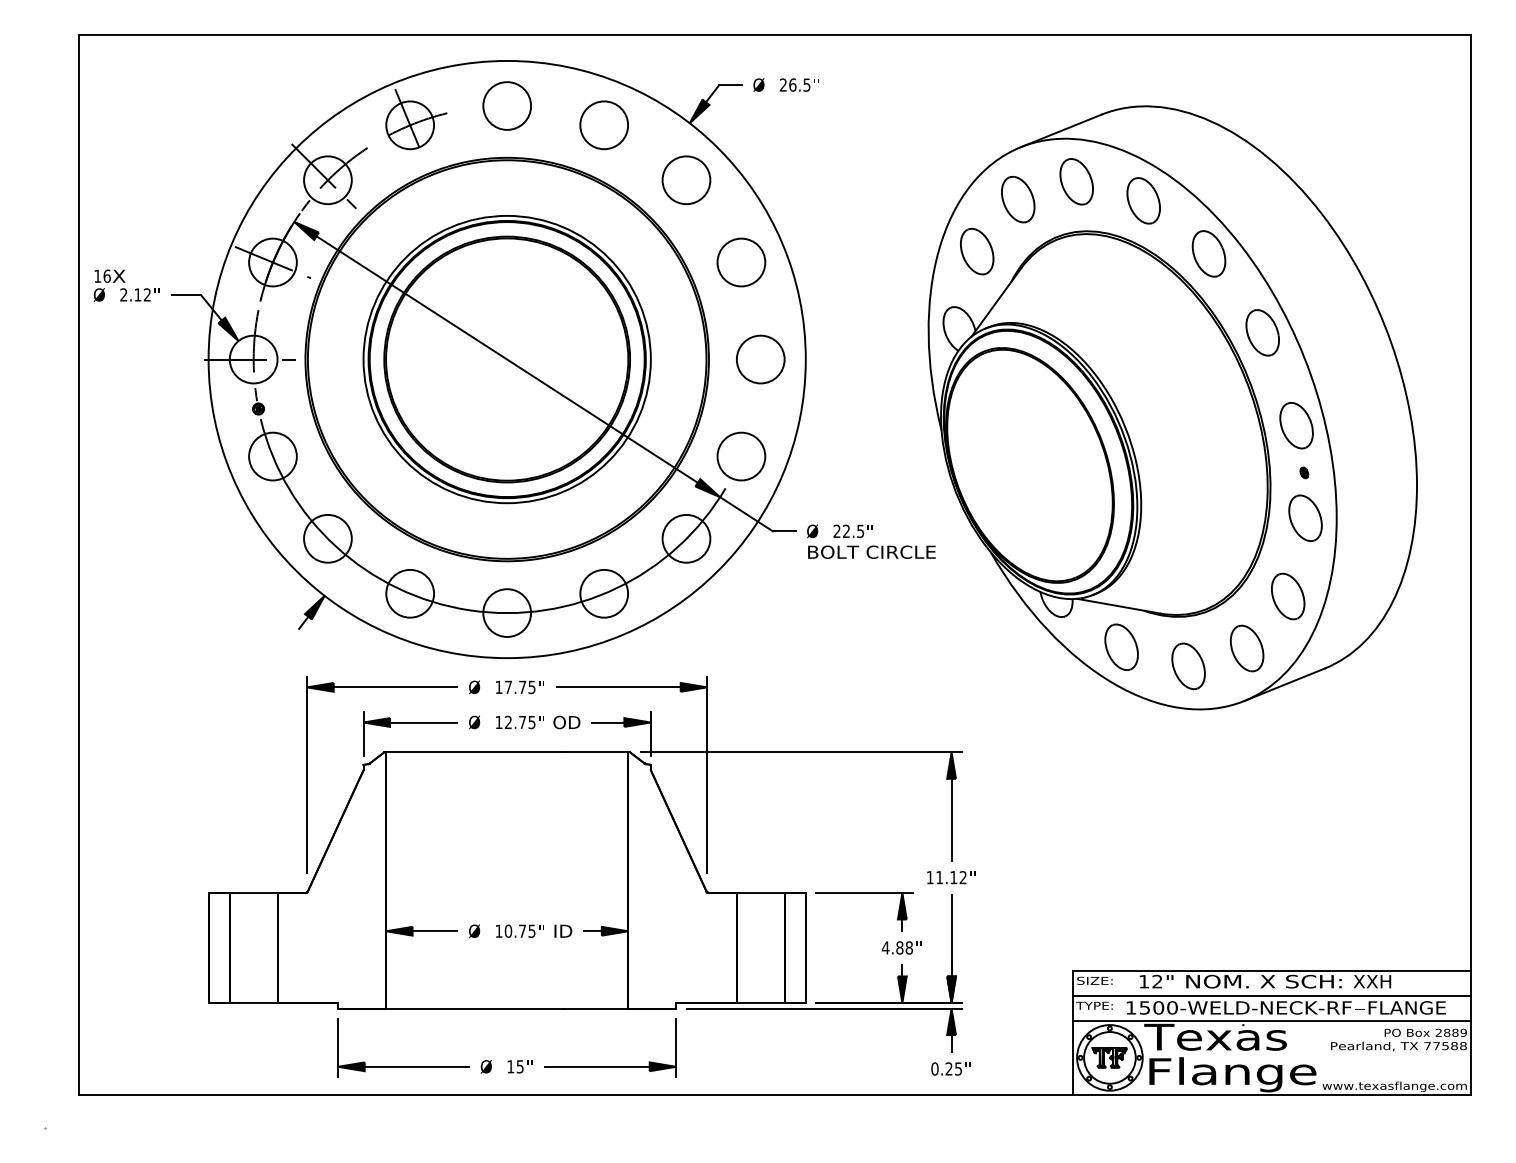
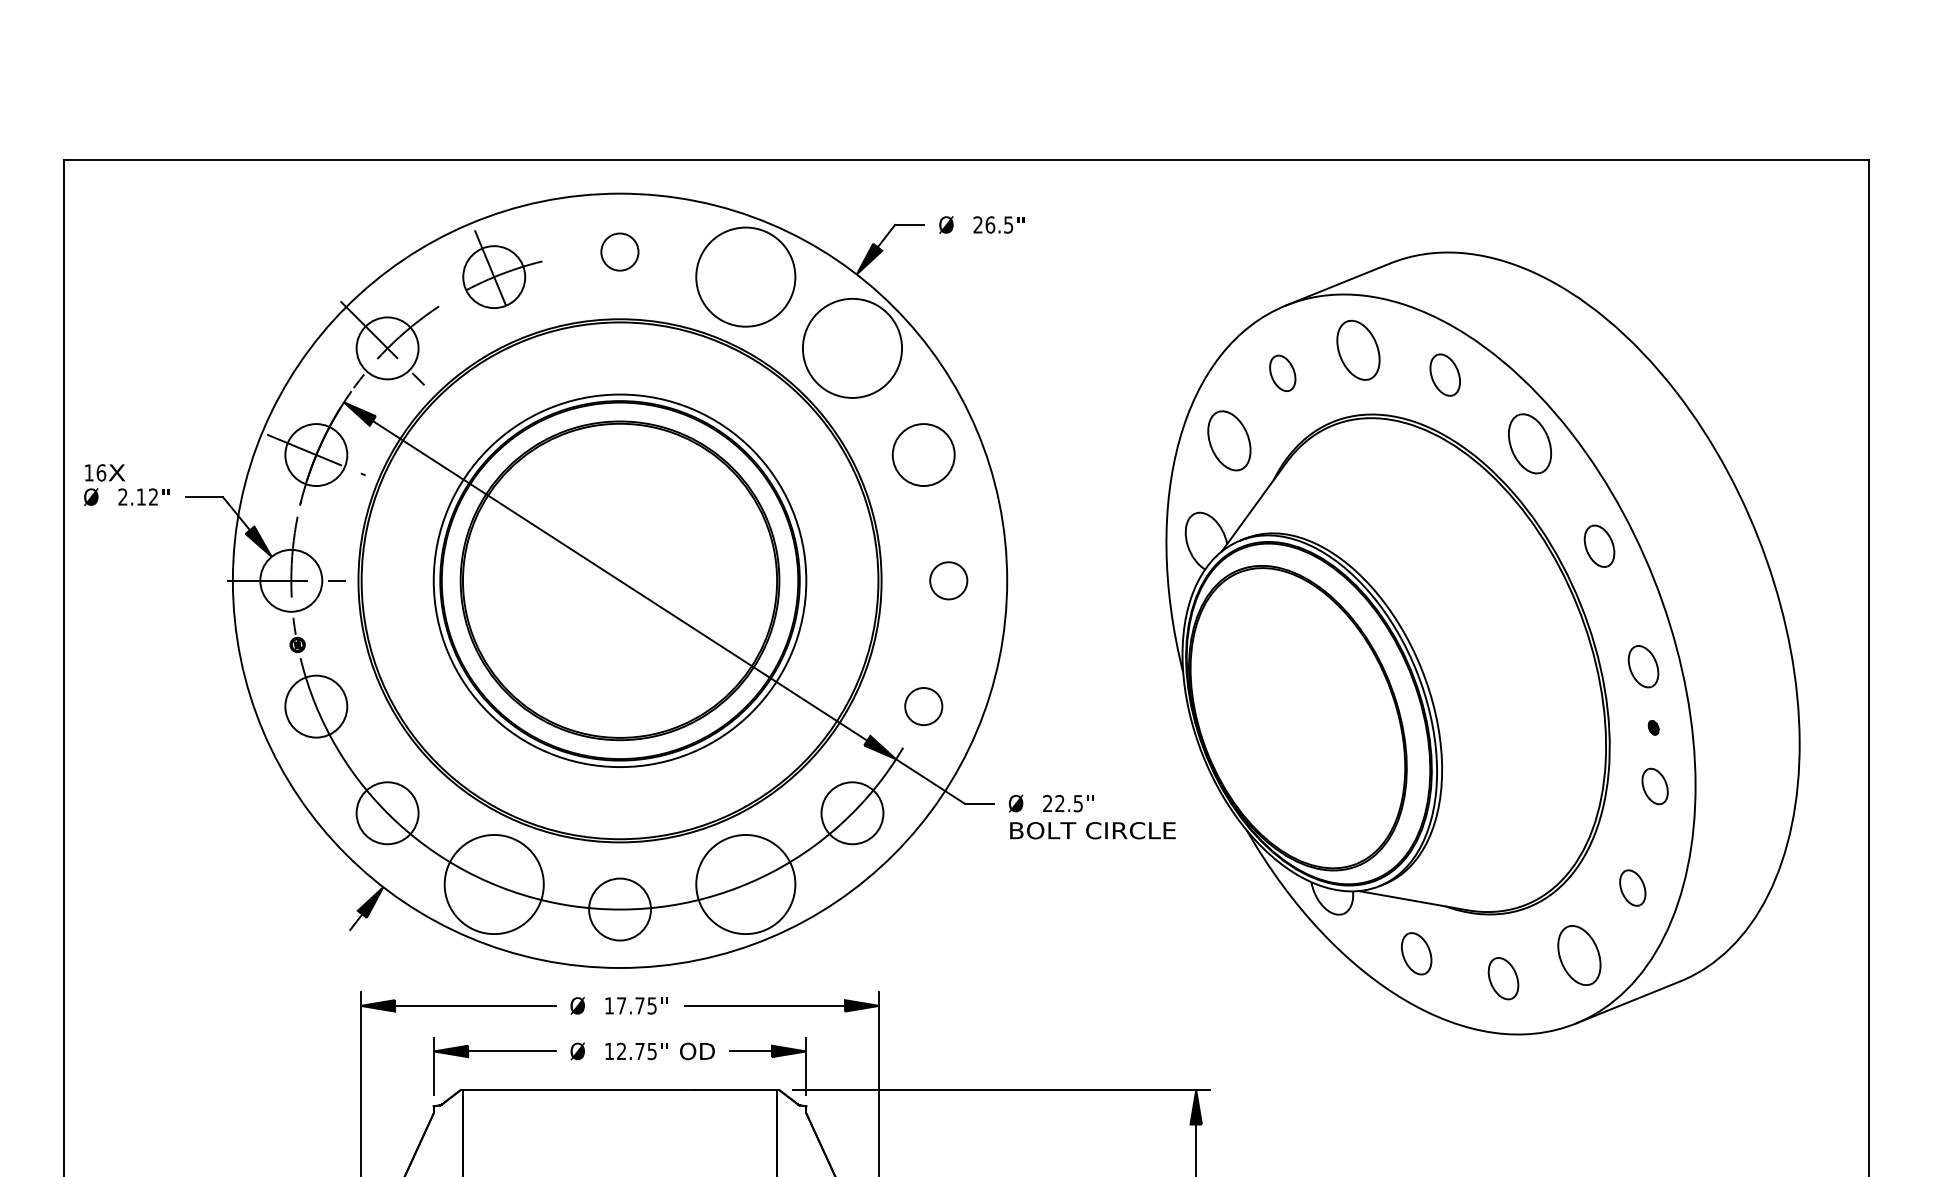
circle: (506, 105) -> (619, 251), size x0.6
circle: (604, 125) -> (746, 277), size x1.6
circle: (686, 180) -> (852, 348), size x1.6
part: (1018, 199) -> (1282, 373), size x0.6
part: (1143, 200) -> (1445, 374), size x0.7
part: (1262, 332) -> (1599, 545), size x0.7
circle: (760, 359) -> (948, 580), size x0.6
part: (1296, 425) -> (1643, 666), size x0.7
circle: (741, 456) -> (923, 706), size x0.6
part: (1305, 517) -> (1655, 785), size x0.6
circle: (410, 593) -> (494, 884), size x1.6
circle: (604, 593) -> (746, 884), size x1.6
part: (1288, 596) -> (1633, 888), size x0.6
part: (1121, 646) -> (1416, 952), size x0.7
part: (1188, 666) -> (1503, 978), size x0.7

